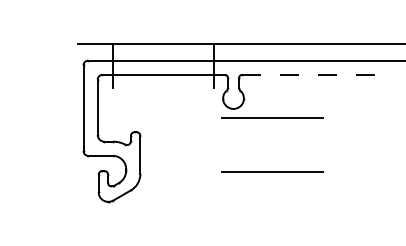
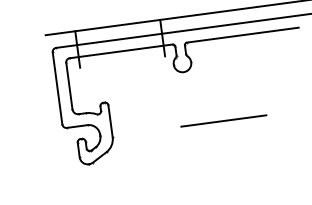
line: (308, 74) -> (242, 34), dashed -> solid
line: (272, 117) -> (217, 75), removed

